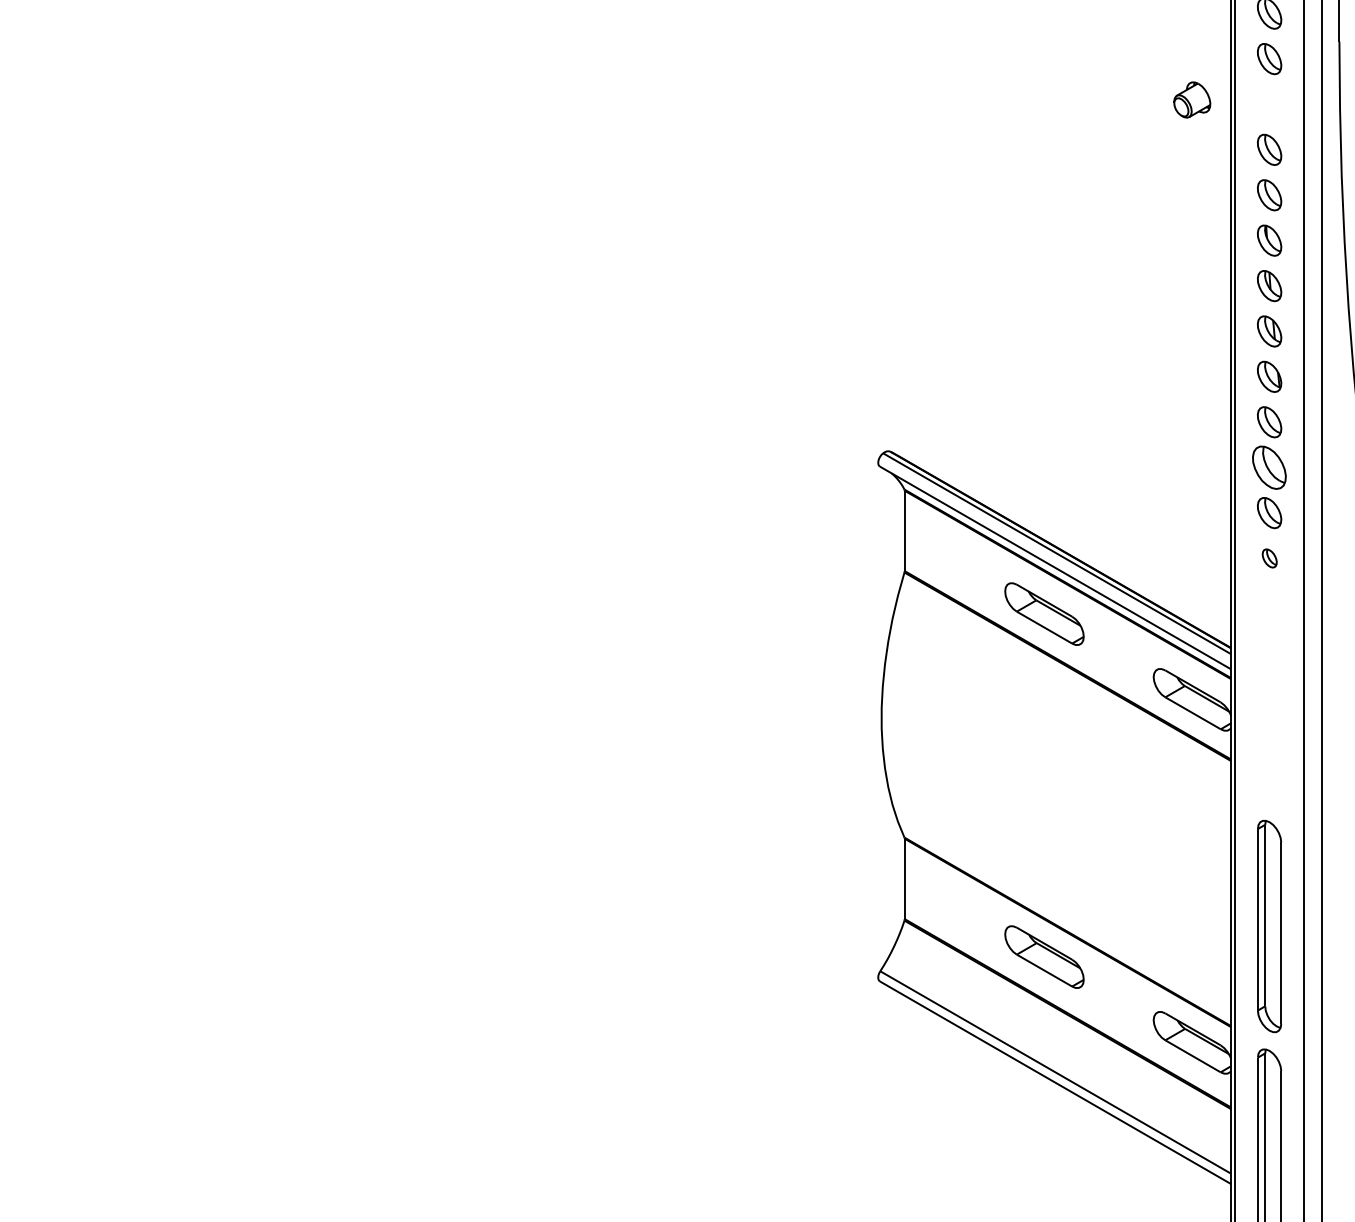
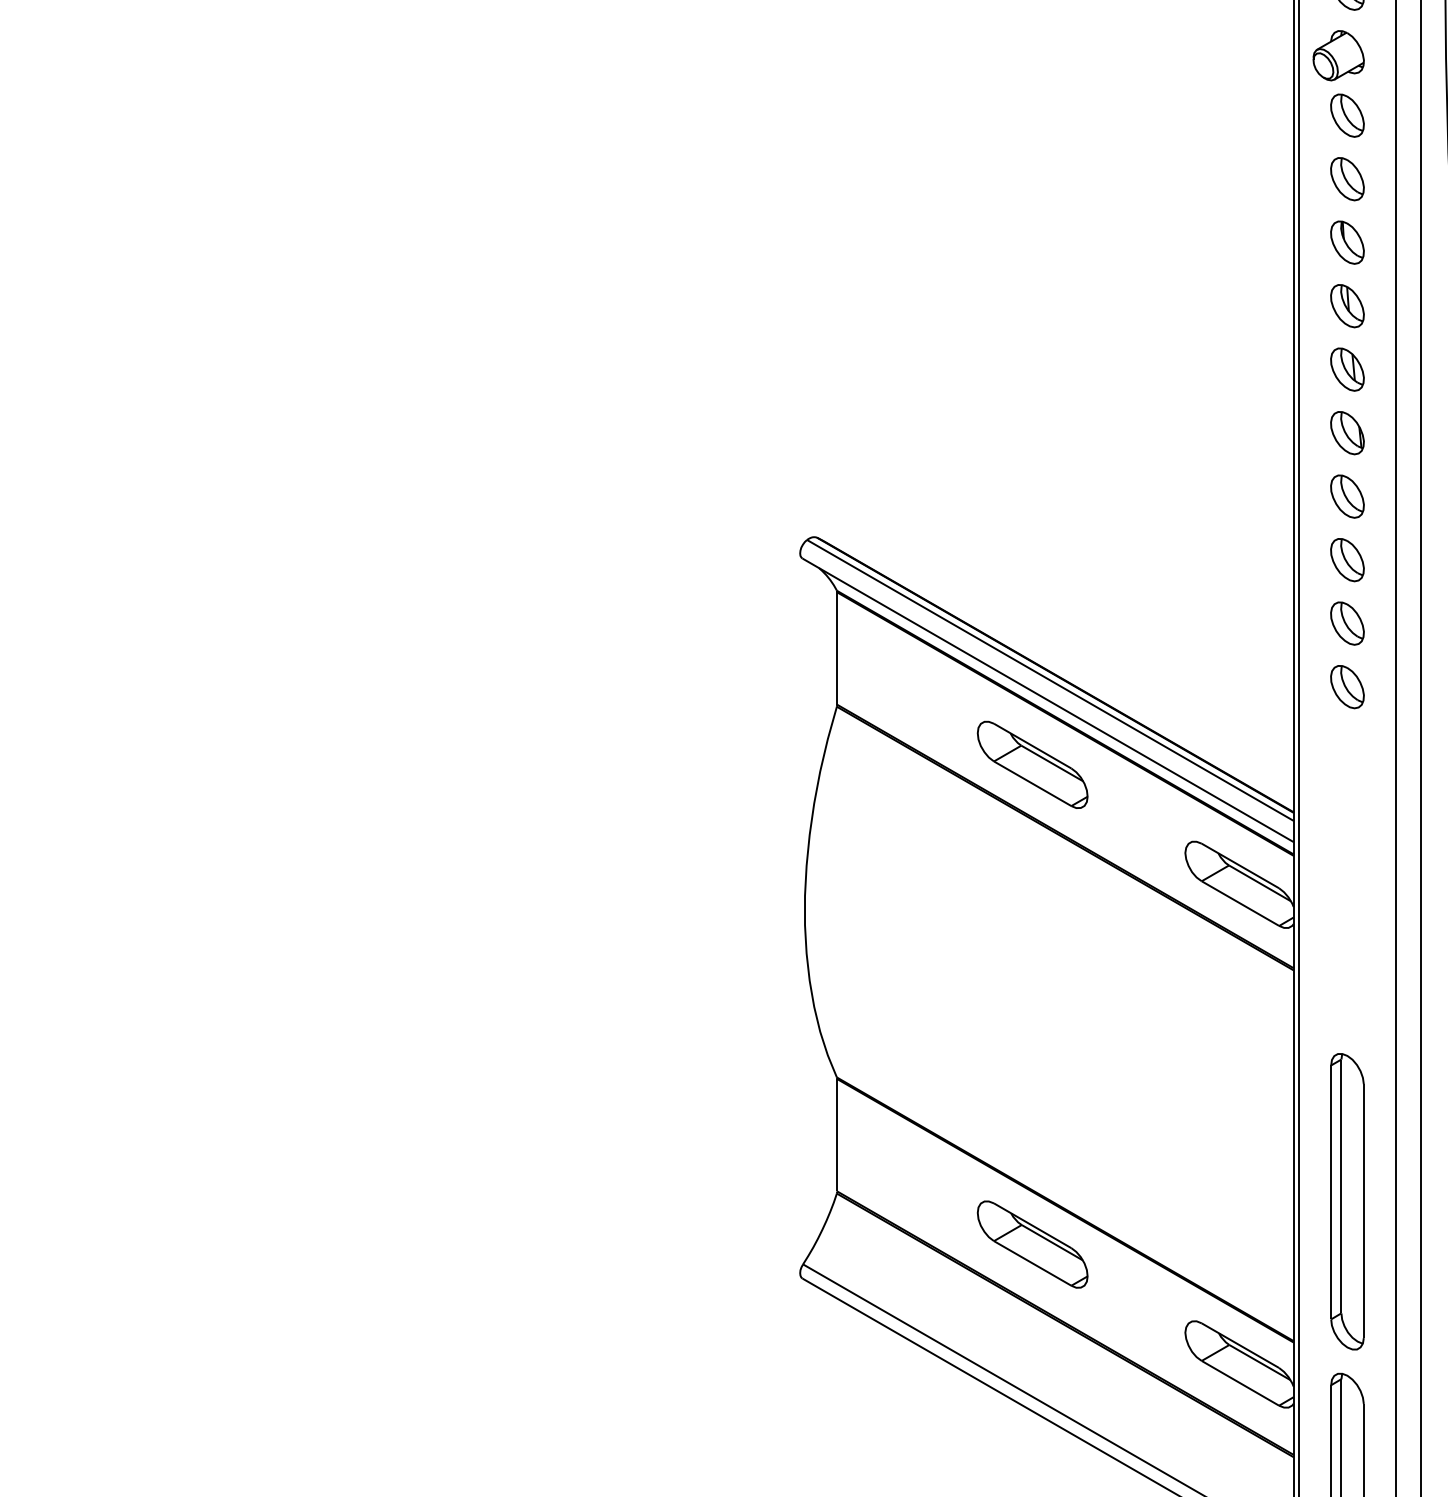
part: (1192, 99) -> (1338, 54), moved
part: (1269, 467) -> (1347, 559), size x0.71
part: (1269, 558) -> (1347, 687), size x1.67

